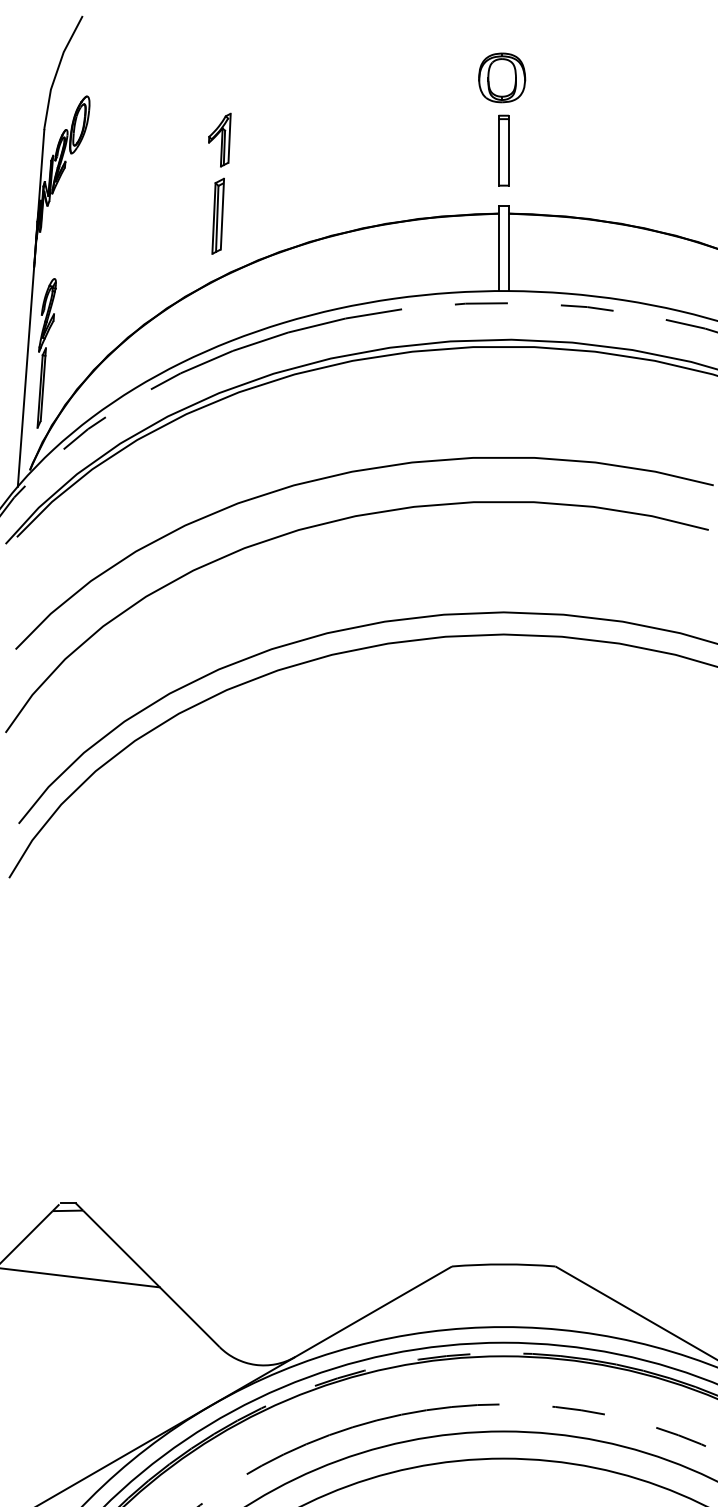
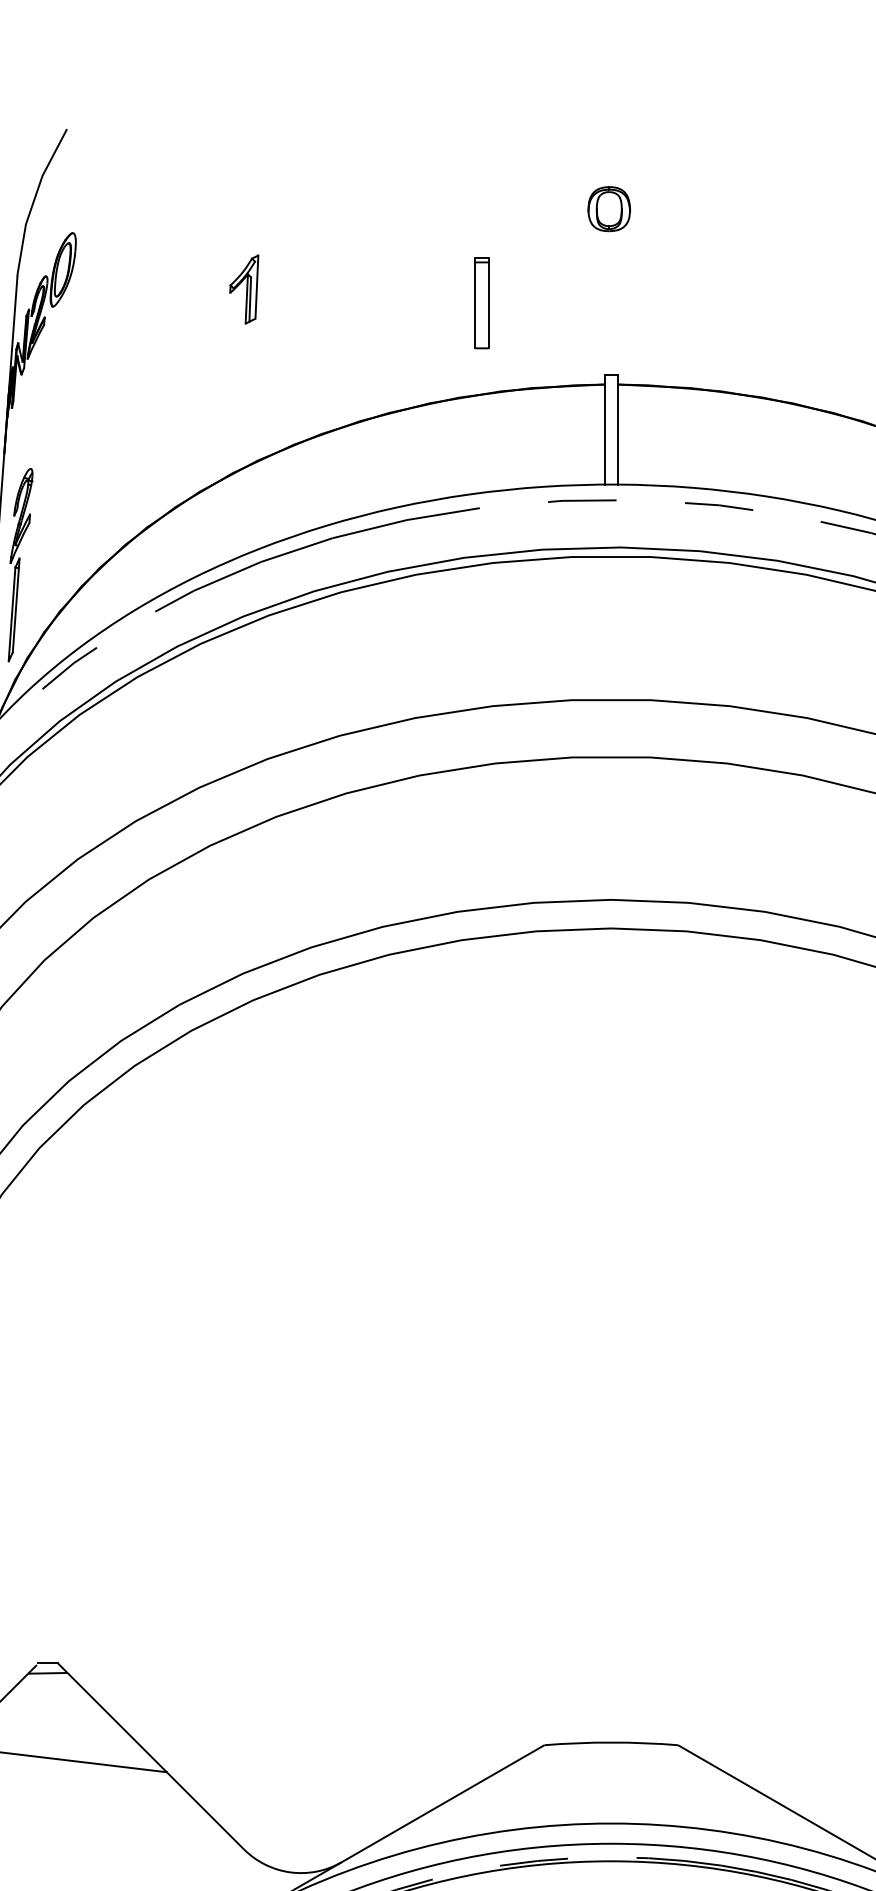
part: (502, 77) -> (609, 208), size x0.7
part: (503, 150) -> (481, 302), moved
part: (217, 215) -> (241, 386), removed

